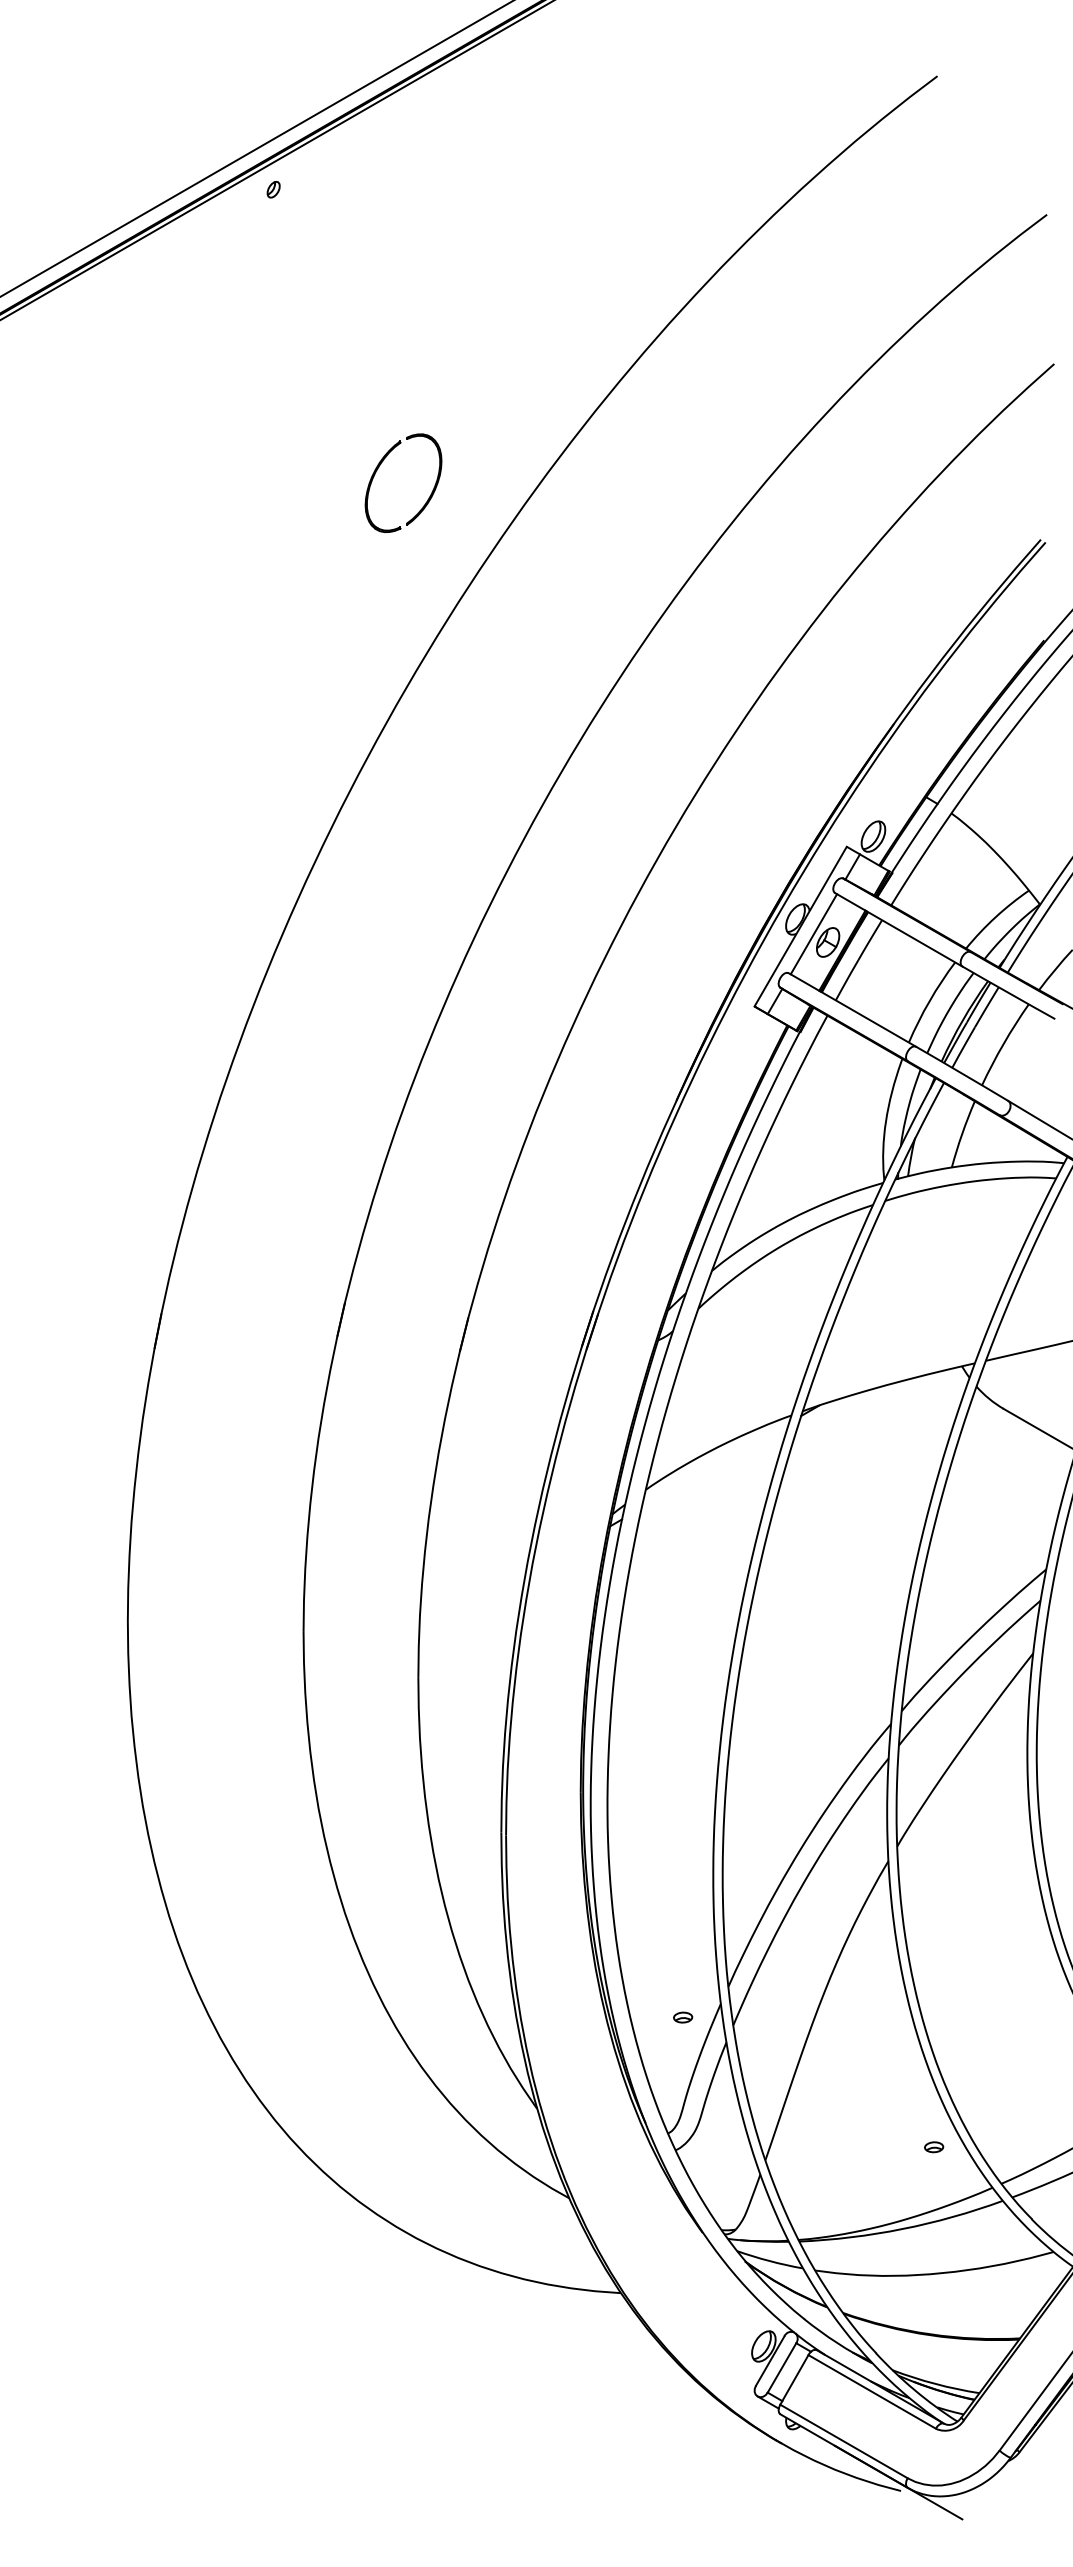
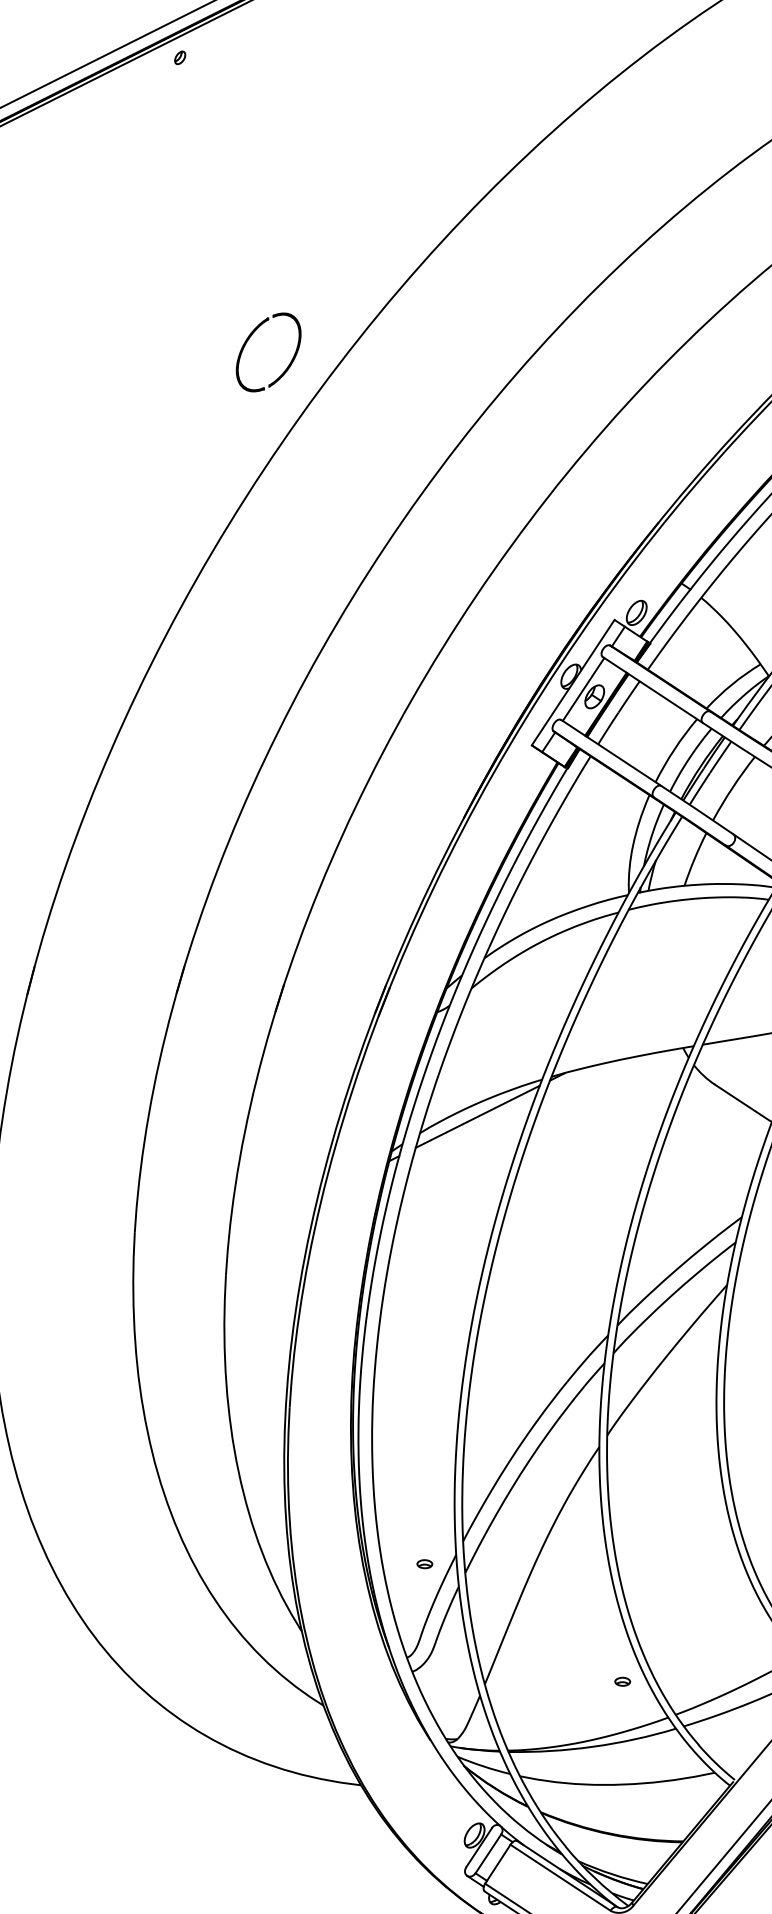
part: (378, 469) -> (248, 340), moved
line: (715, 1465) -> (477, 1116), added

